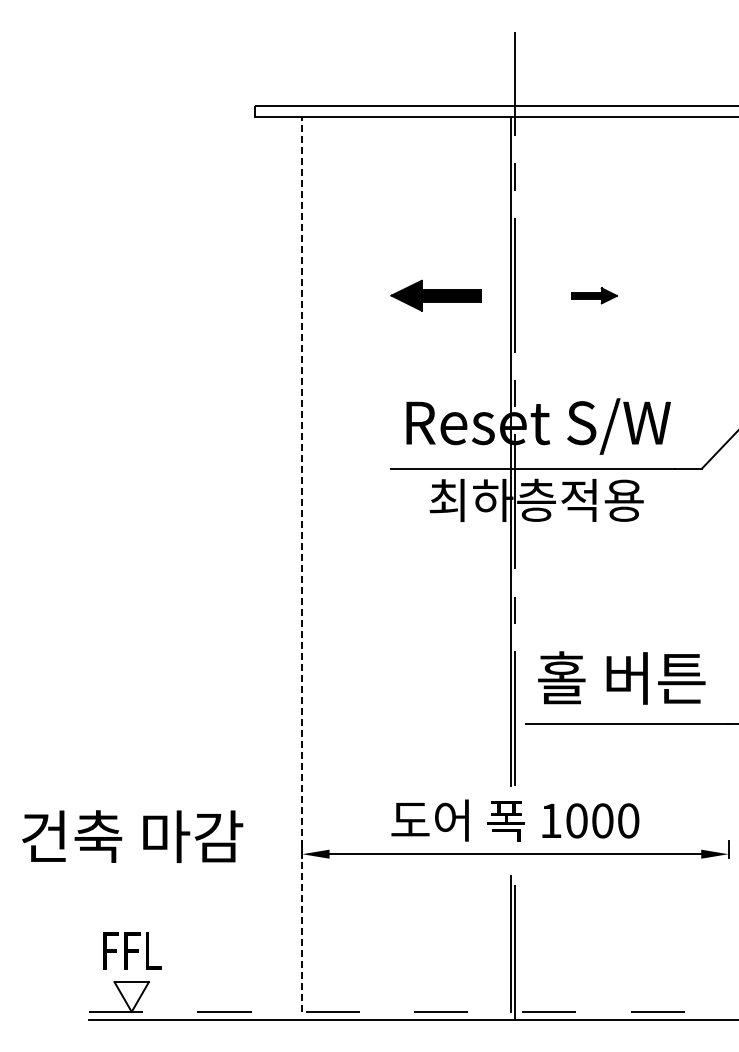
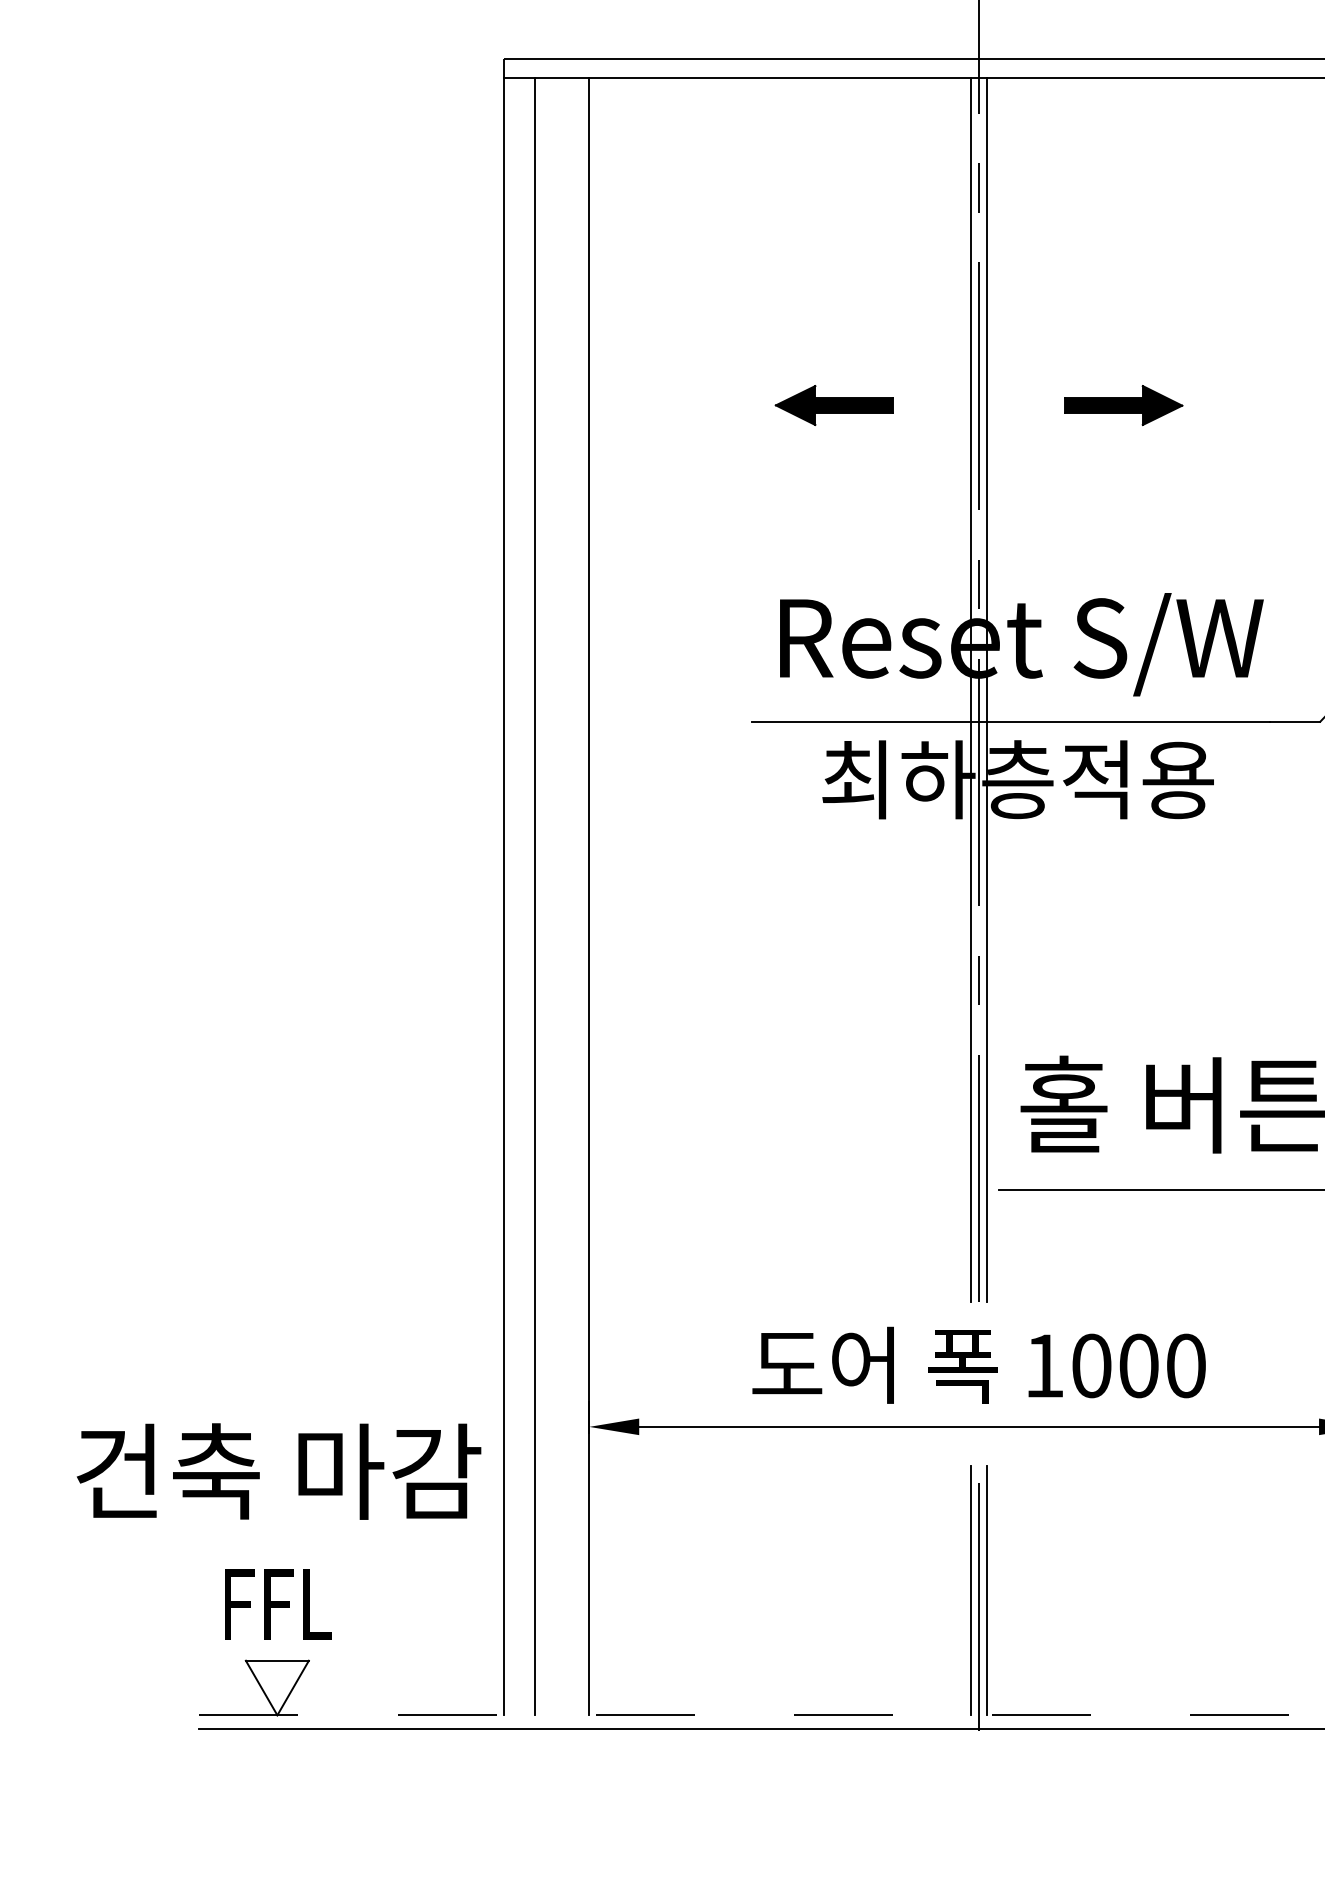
part: (435, 295) -> (833, 404), size x0.71
part: (594, 295) -> (1123, 404), size x1.43
line: (519, 451) -> (986, 690), added
line: (255, 563) -> (503, 895), added
line: (272, 563) -> (534, 895), added
line: (302, 564) -> (589, 896), dashed -> solid
text: (132, 836) -> (278, 1471), moved
line: (519, 943) -> (986, 1590), added

